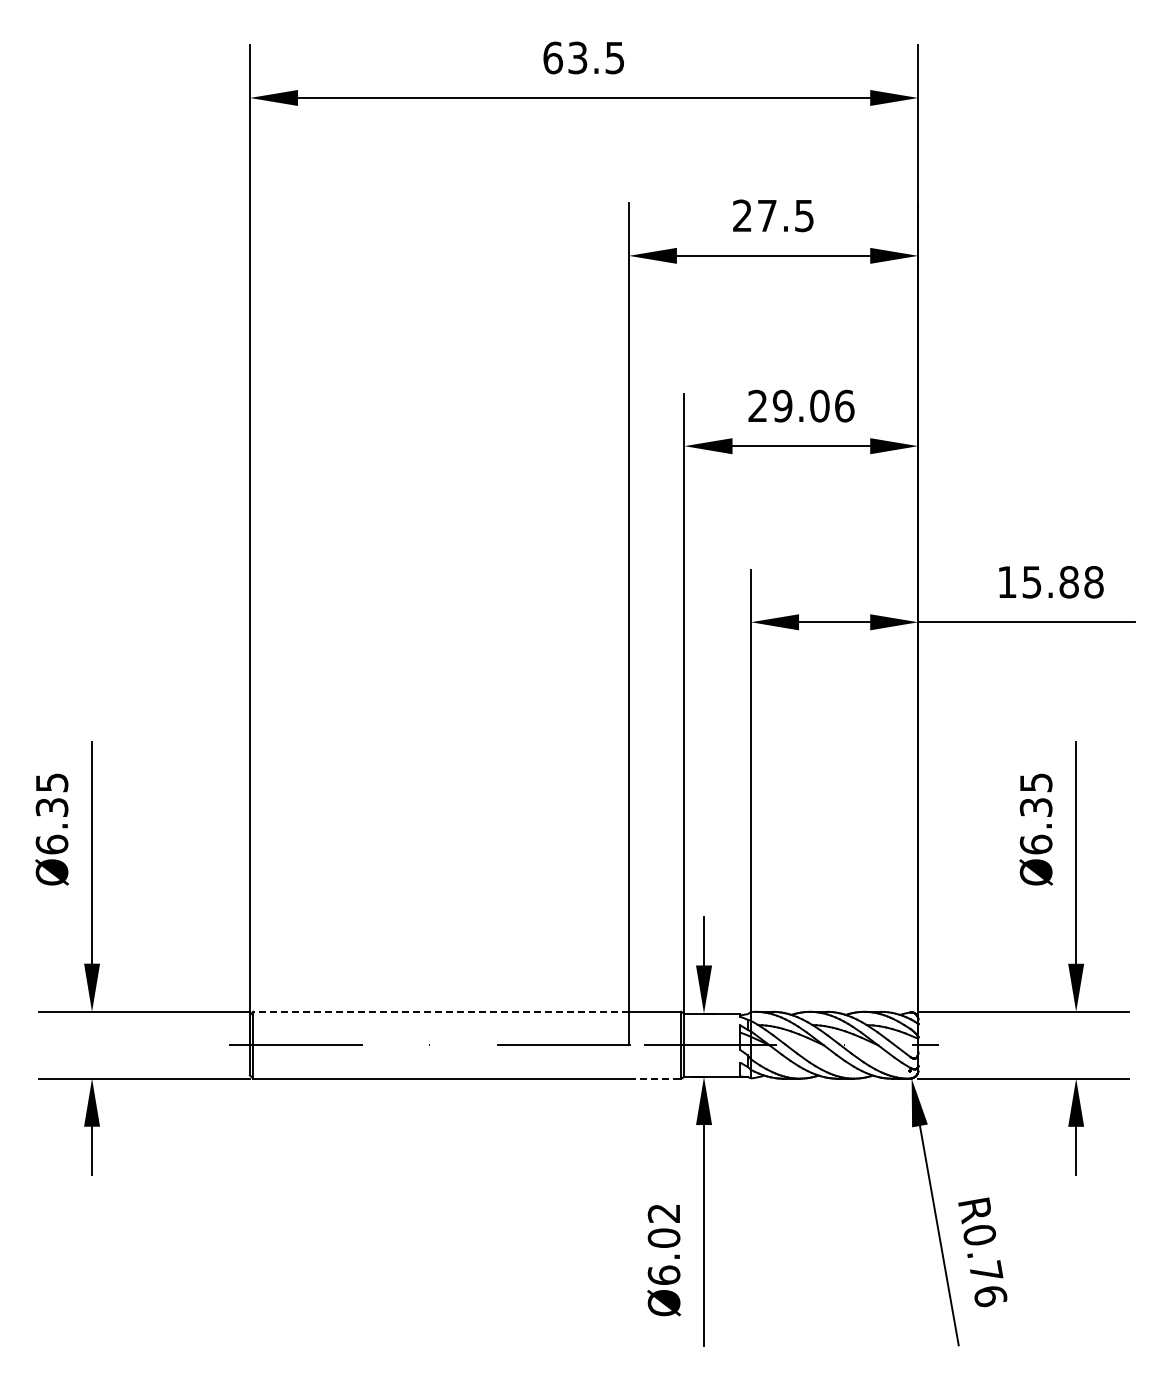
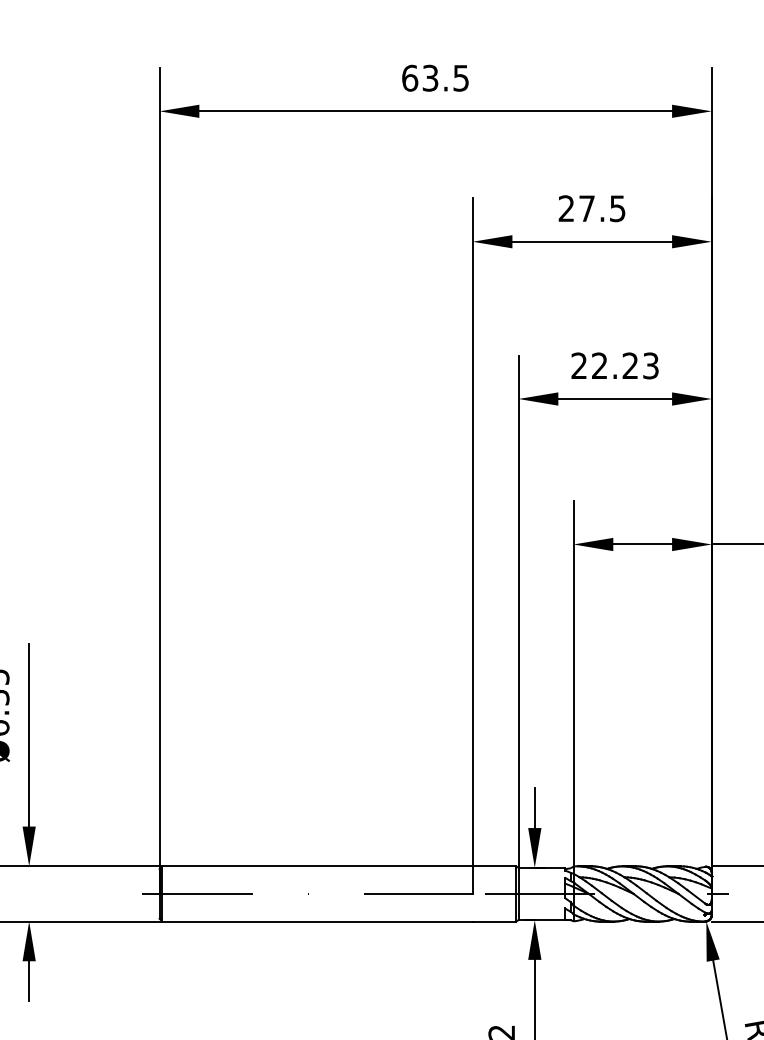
text: (813, 405) -> (625, 365), 29.06 -> 22.23
line: (441, 1011) -> (317, 866), dashed -> solid
line: (655, 1078) -> (494, 921), dashed -> solid

